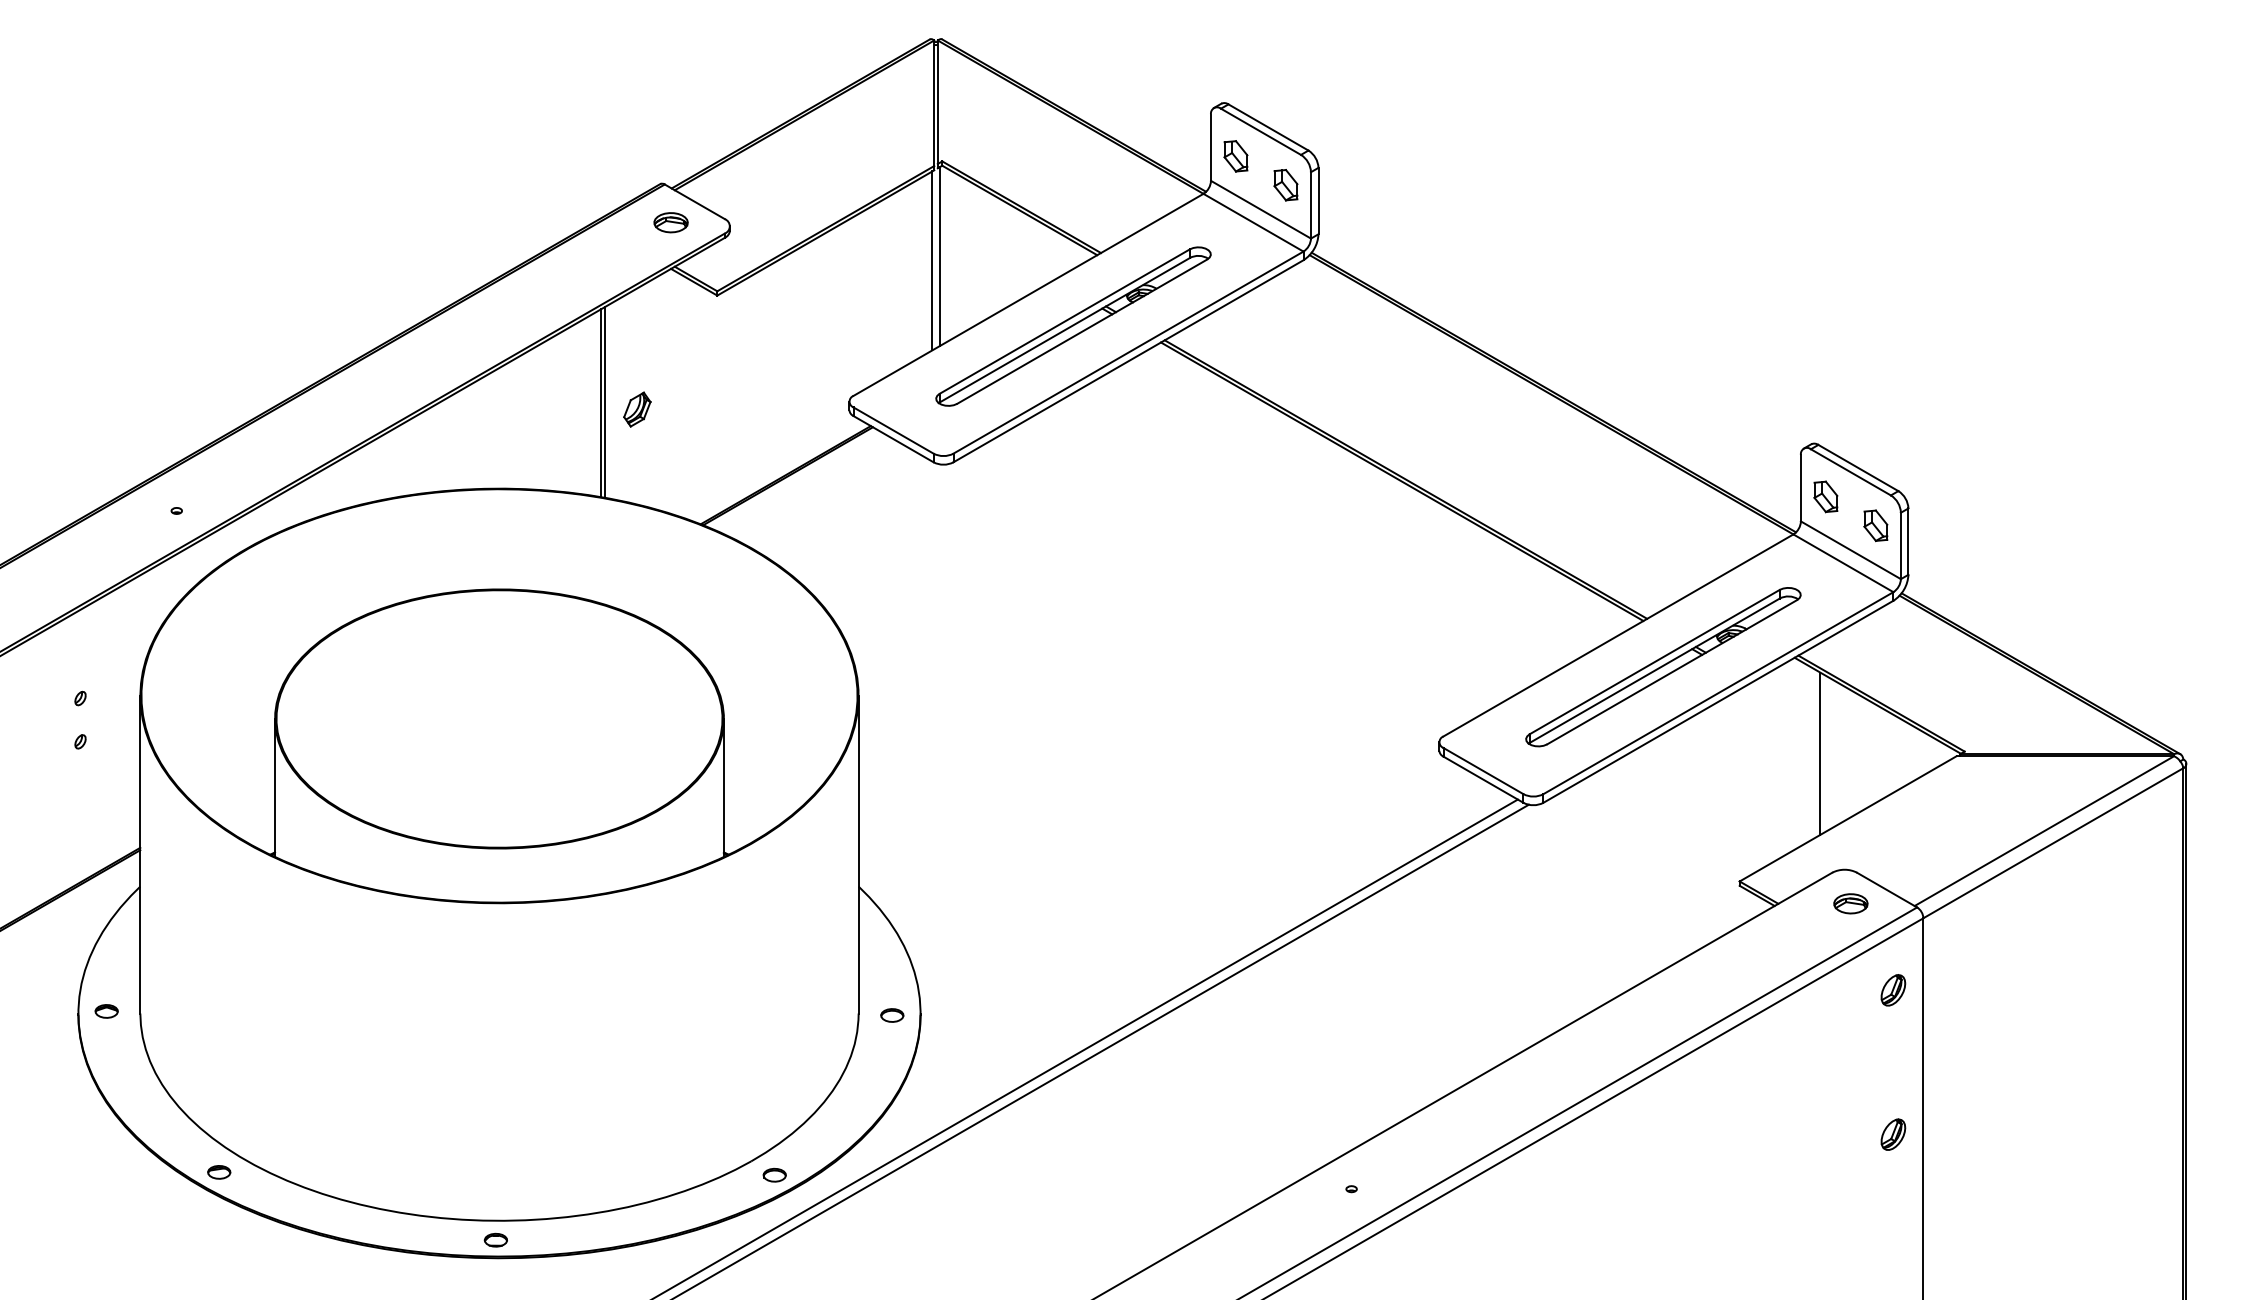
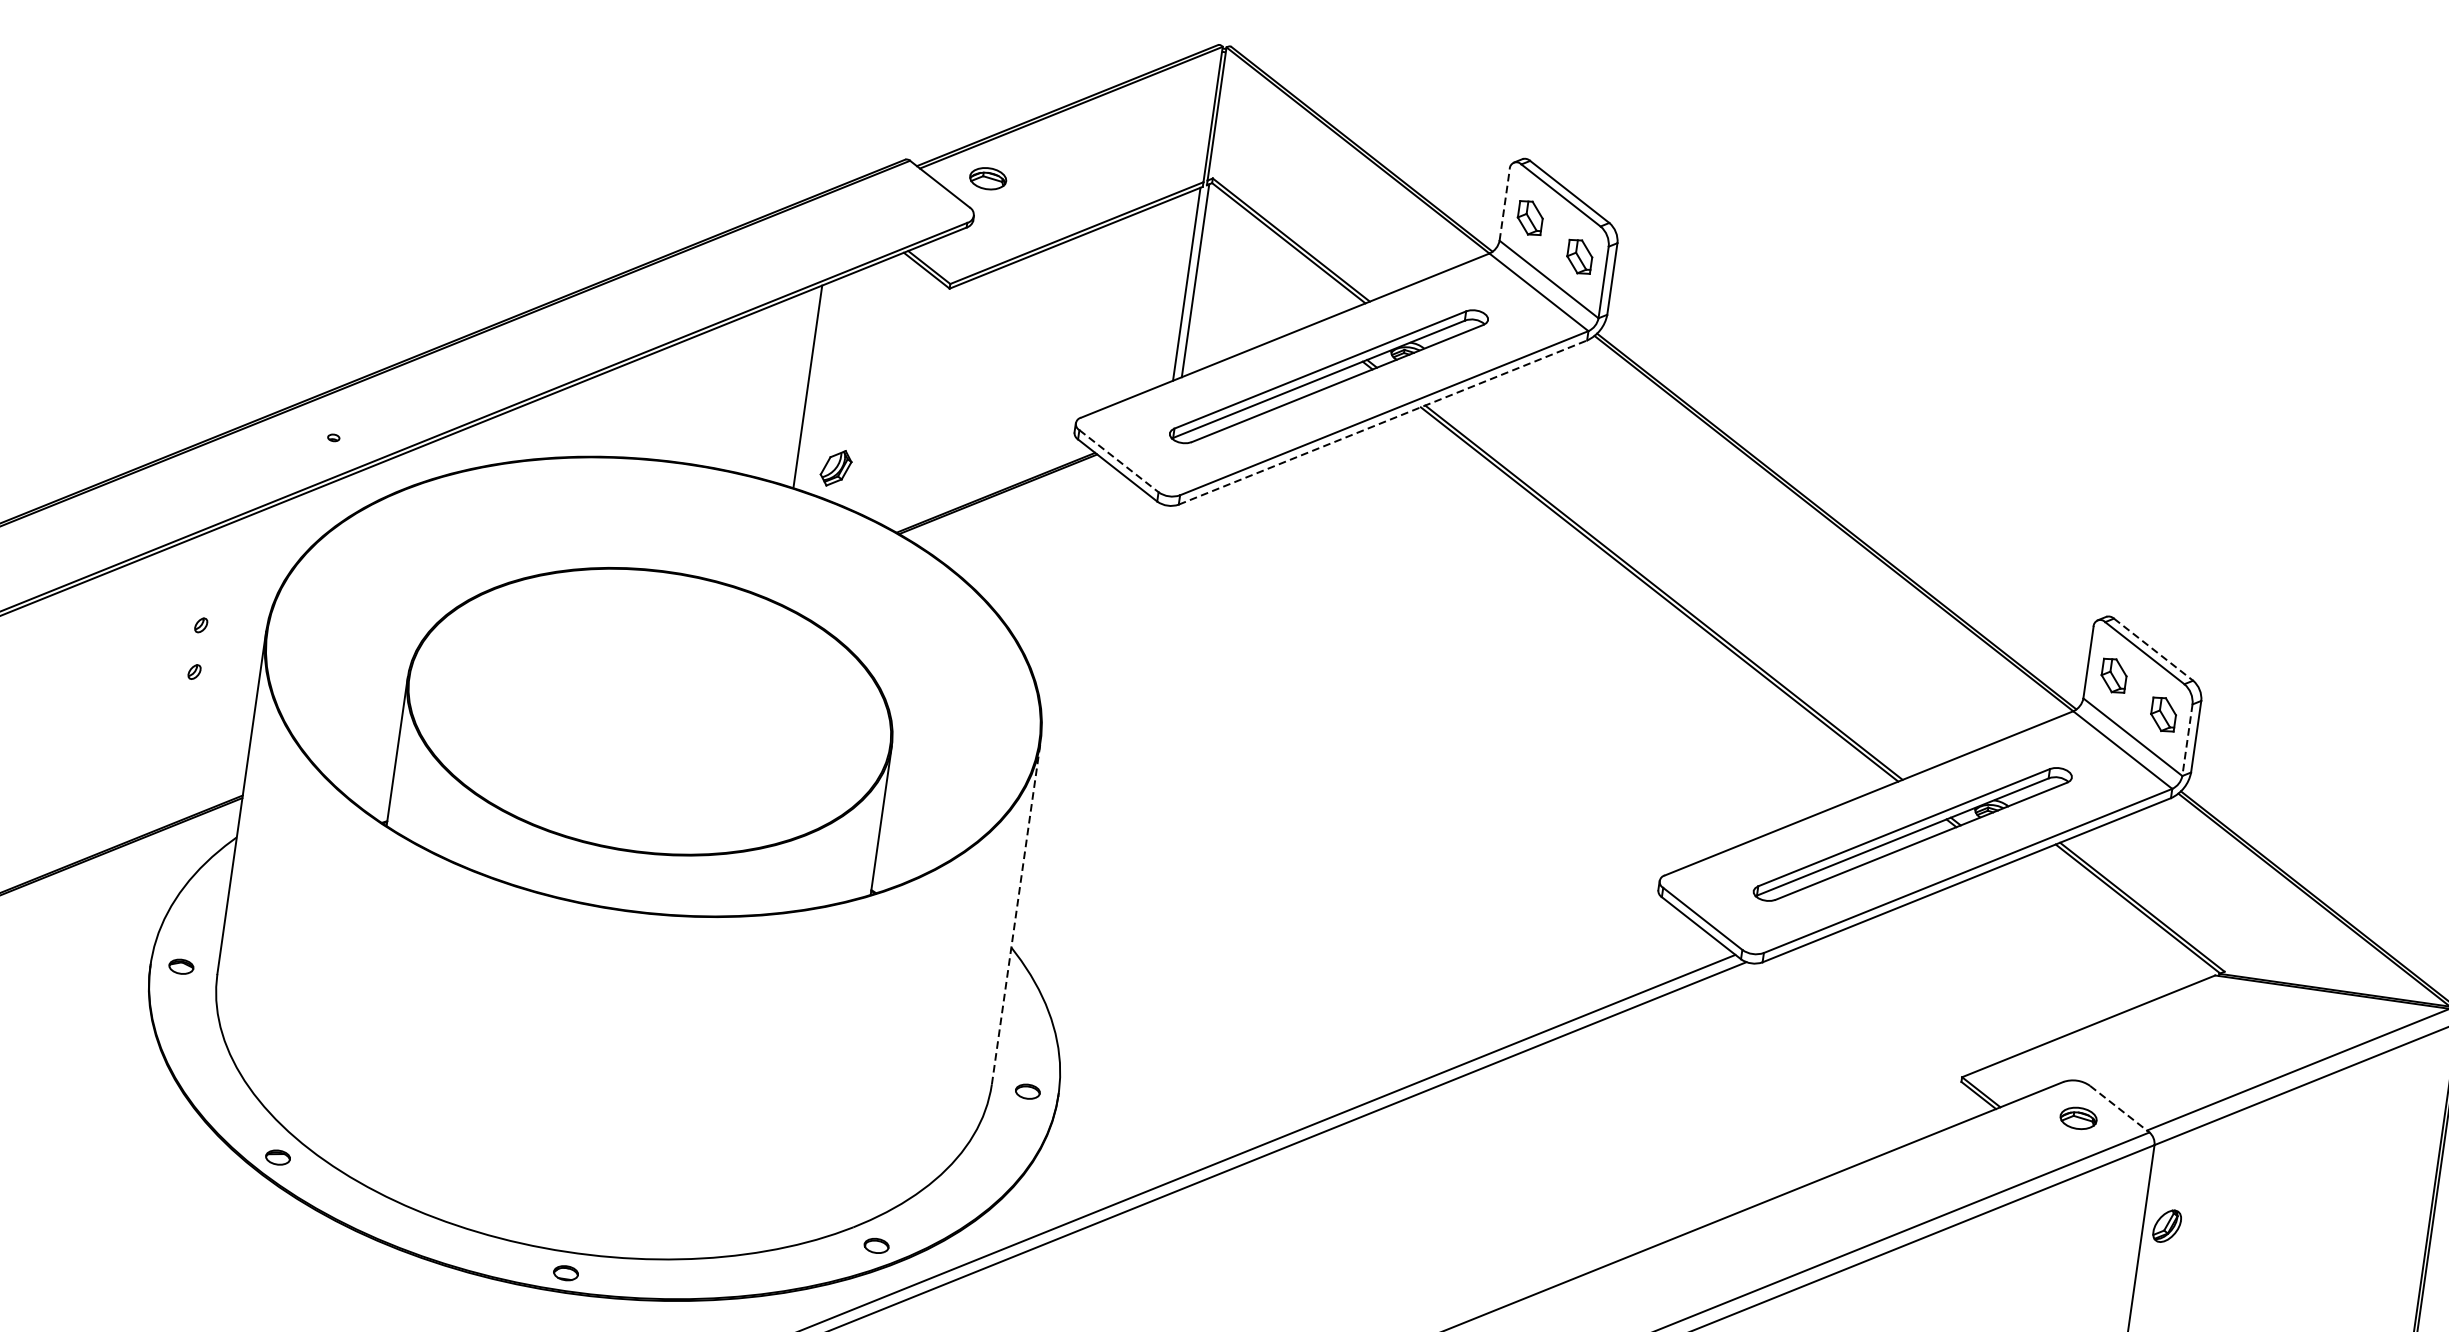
line: (1211, 147) -> (1505, 204), solid -> dashed
part: (670, 222) -> (987, 178), moved
line: (1128, 361) -> (1382, 422), solid -> dashed
line: (604, 402) -> (811, 386), removed
part: (637, 409) -> (836, 468), moved
line: (893, 430) -> (1118, 461), solid -> dashed
line: (1858, 468) -> (2153, 650), solid -> dashed
line: (1900, 546) -> (2186, 740), solid -> dashed
line: (1820, 753) -> (2068, 951), removed
line: (858, 854) -> (1016, 912), solid -> dashed
line: (1887, 890) -> (2120, 1109), solid -> dashed
part: (1893, 990) -> (2167, 1226), moved

